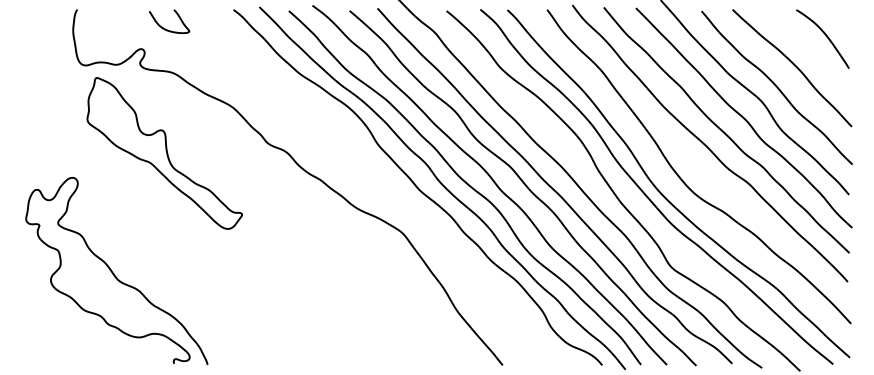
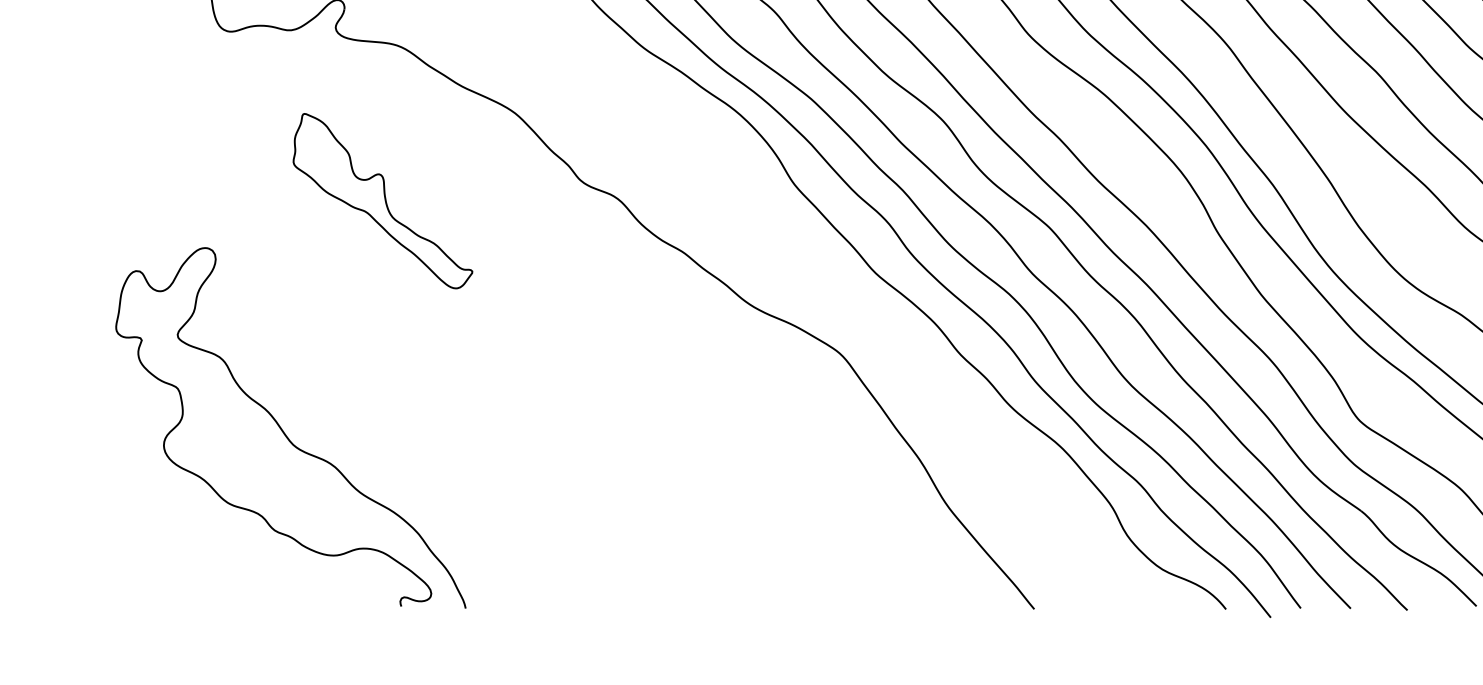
part: (164, 153) -> (382, 201), size x0.6

